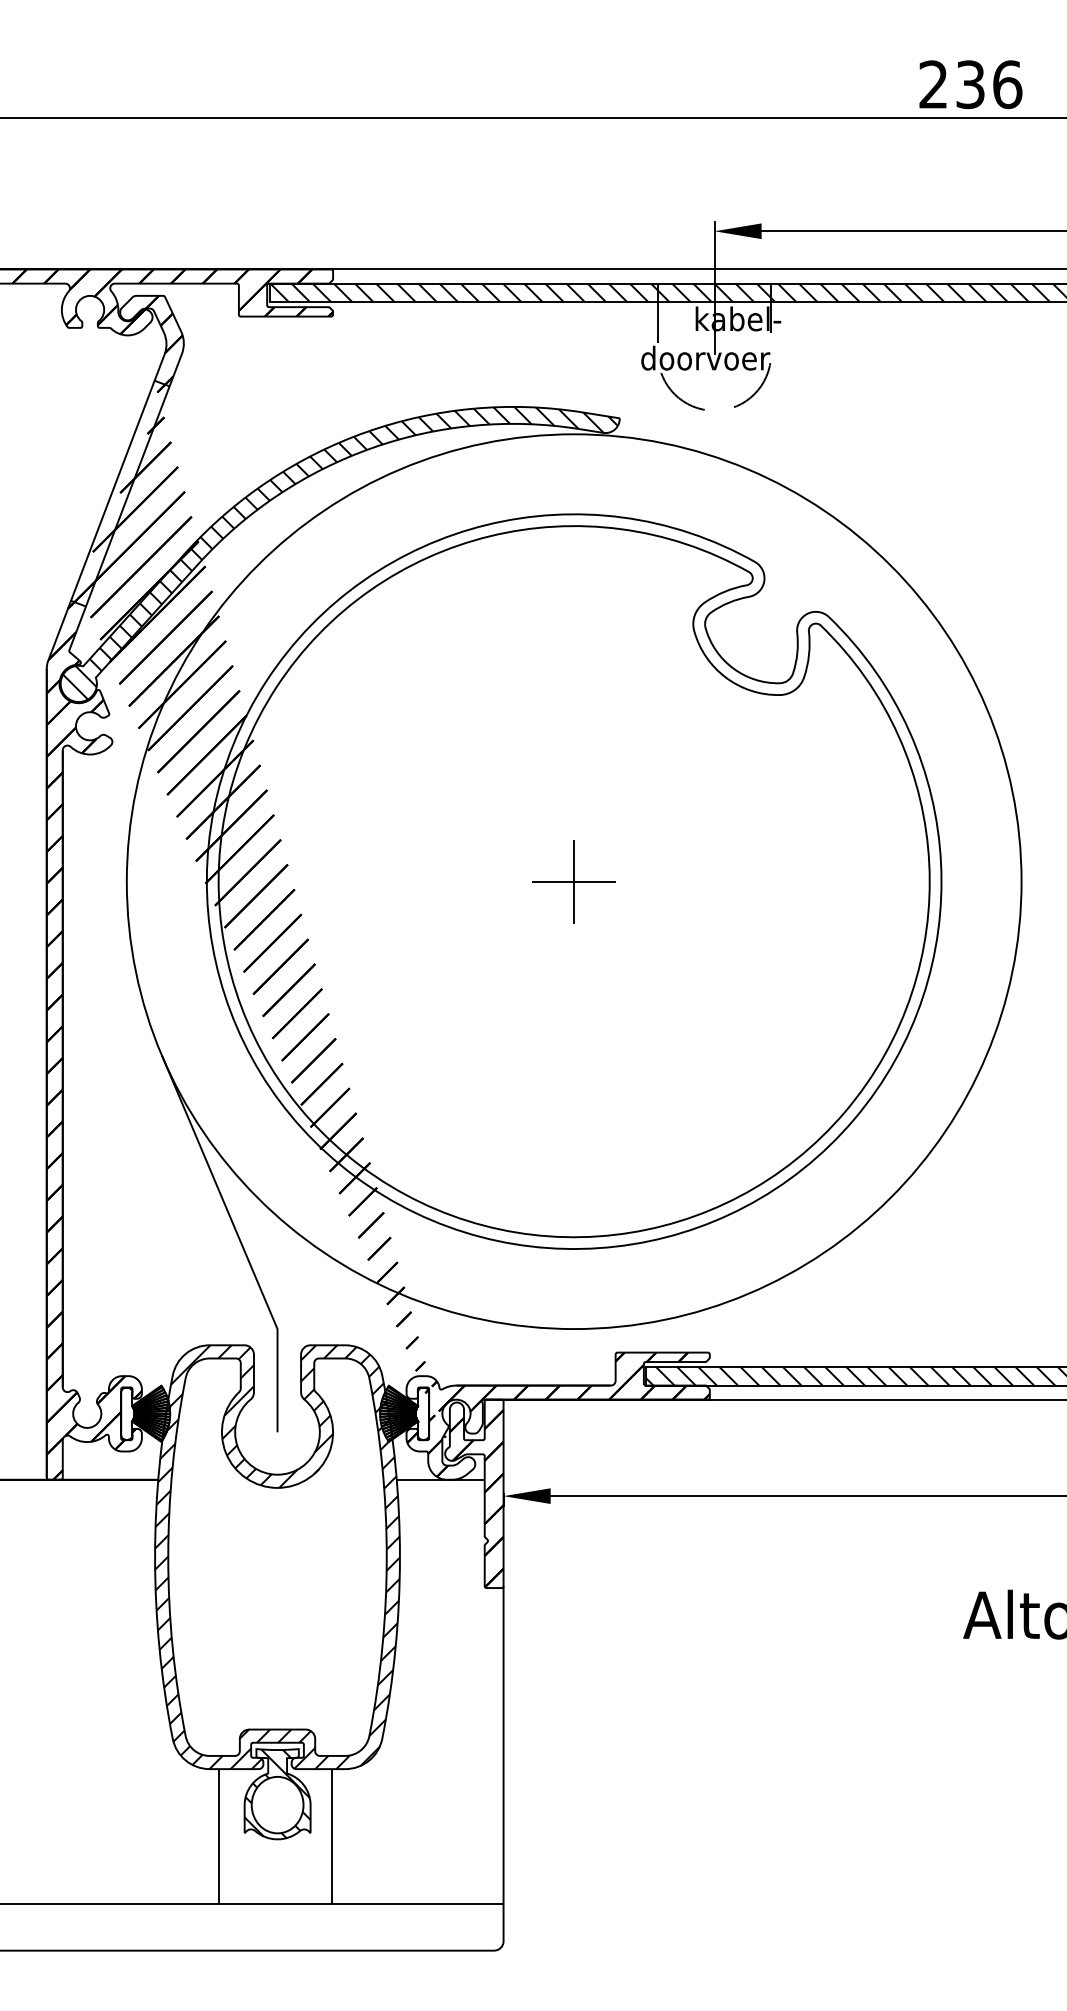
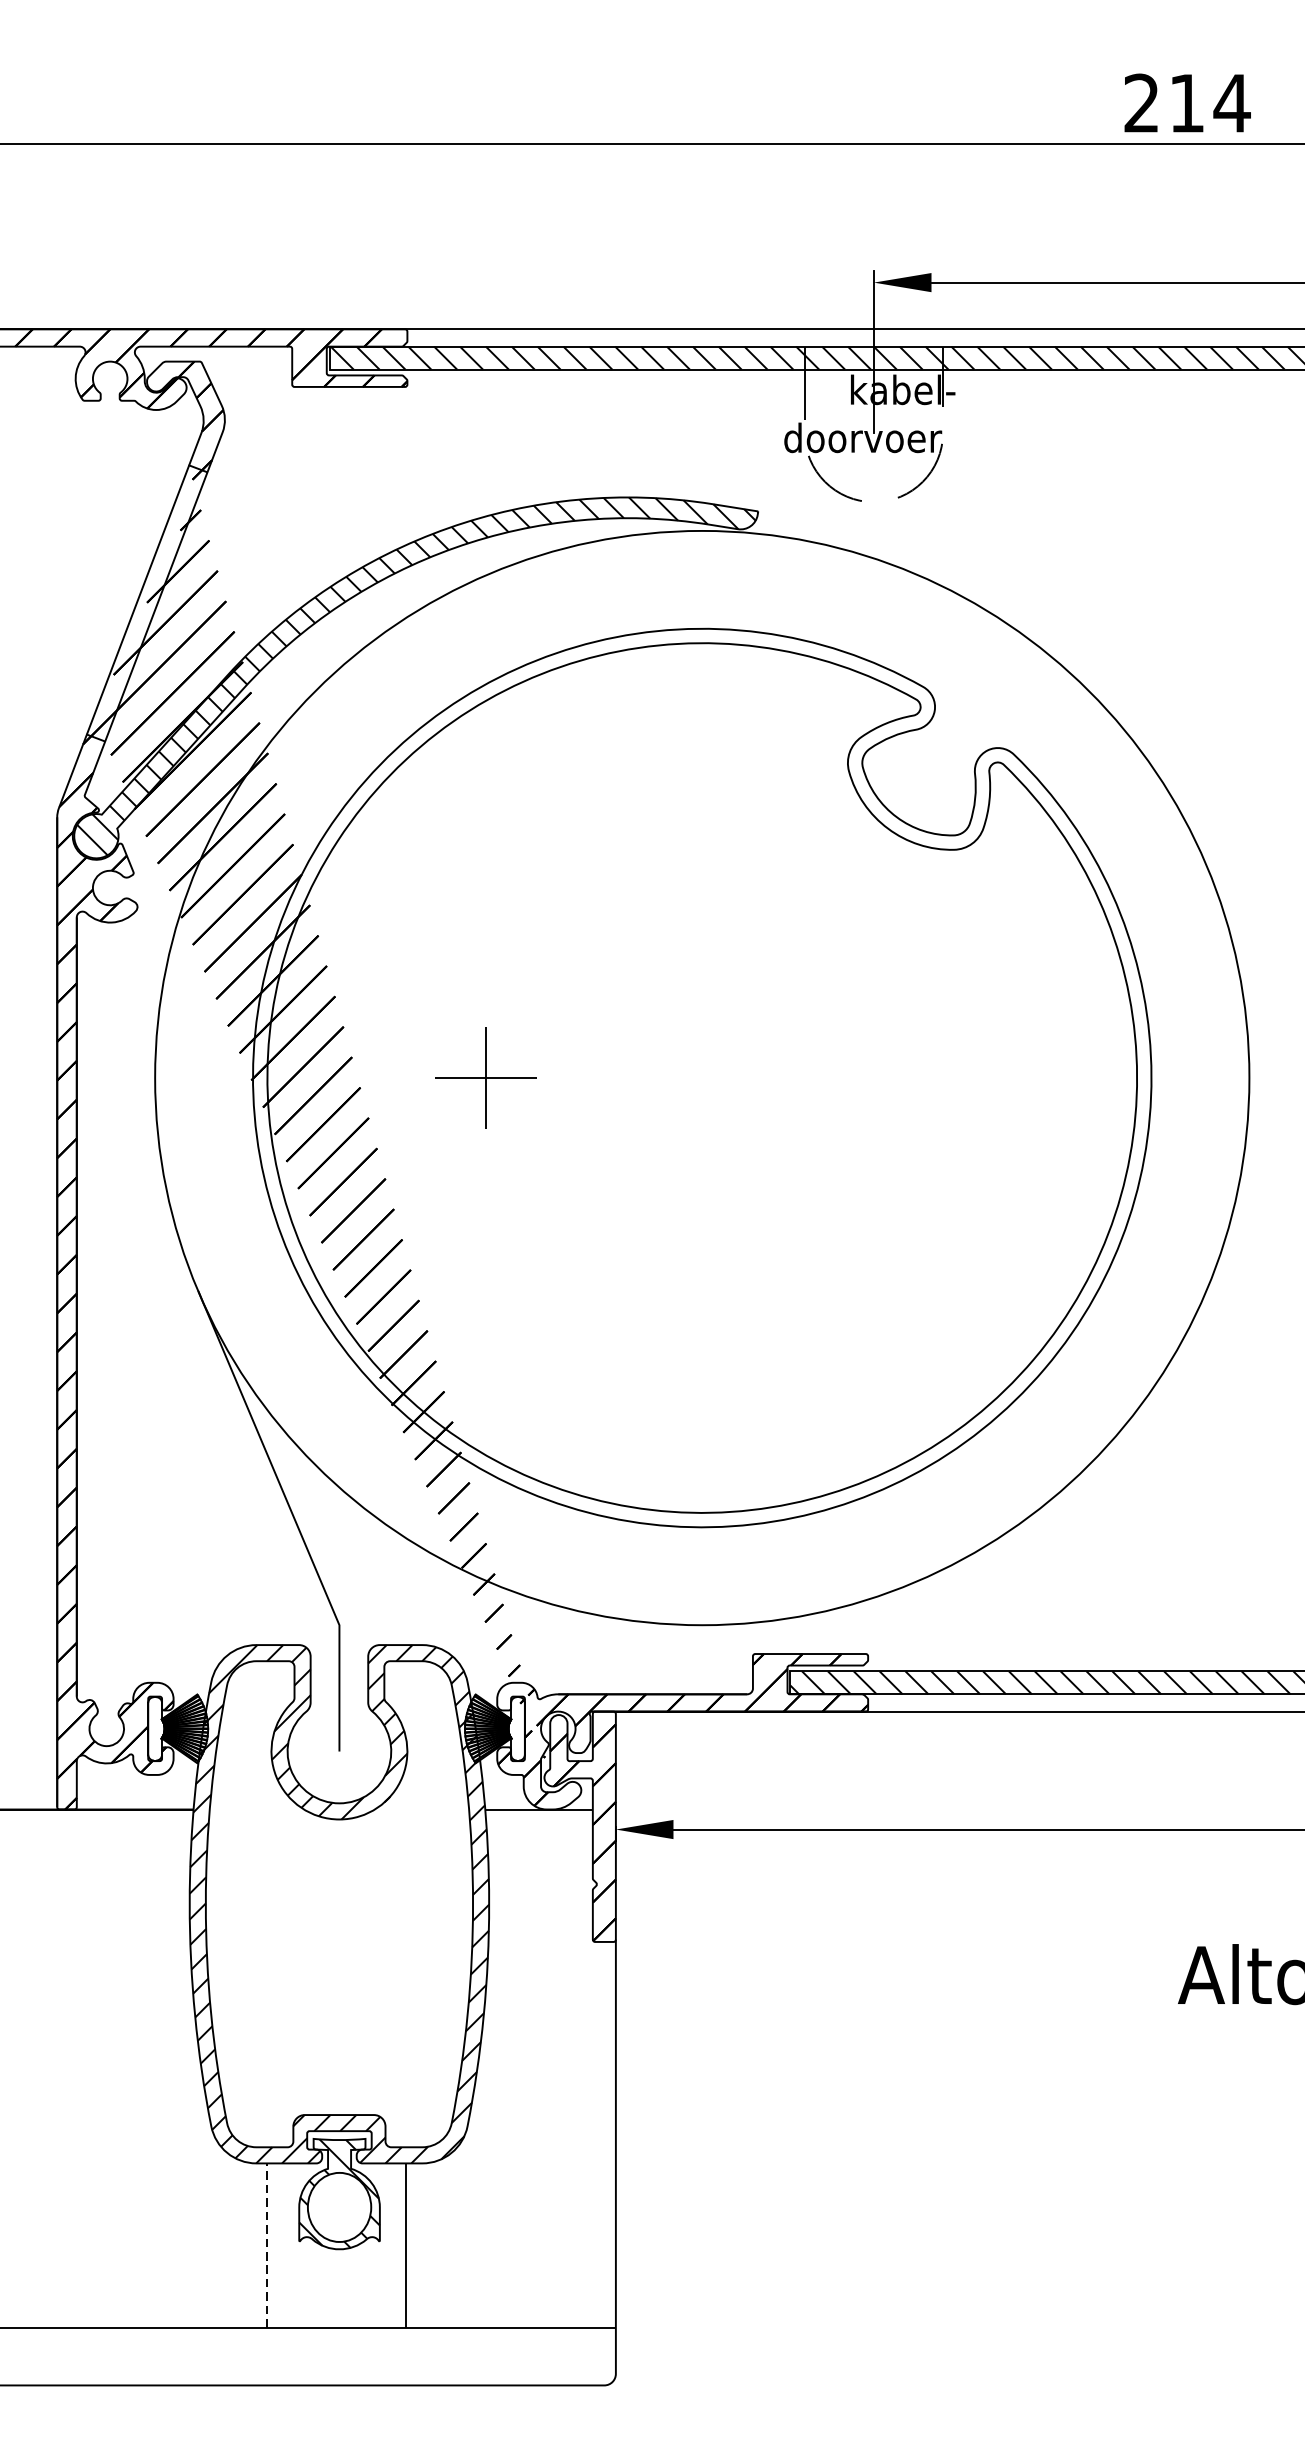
text: (989, 84) -> (1210, 103), 236 -> 214
part: (573, 881) -> (484, 1077), moved
line: (218, 1835) -> (267, 2244), solid -> dashed

